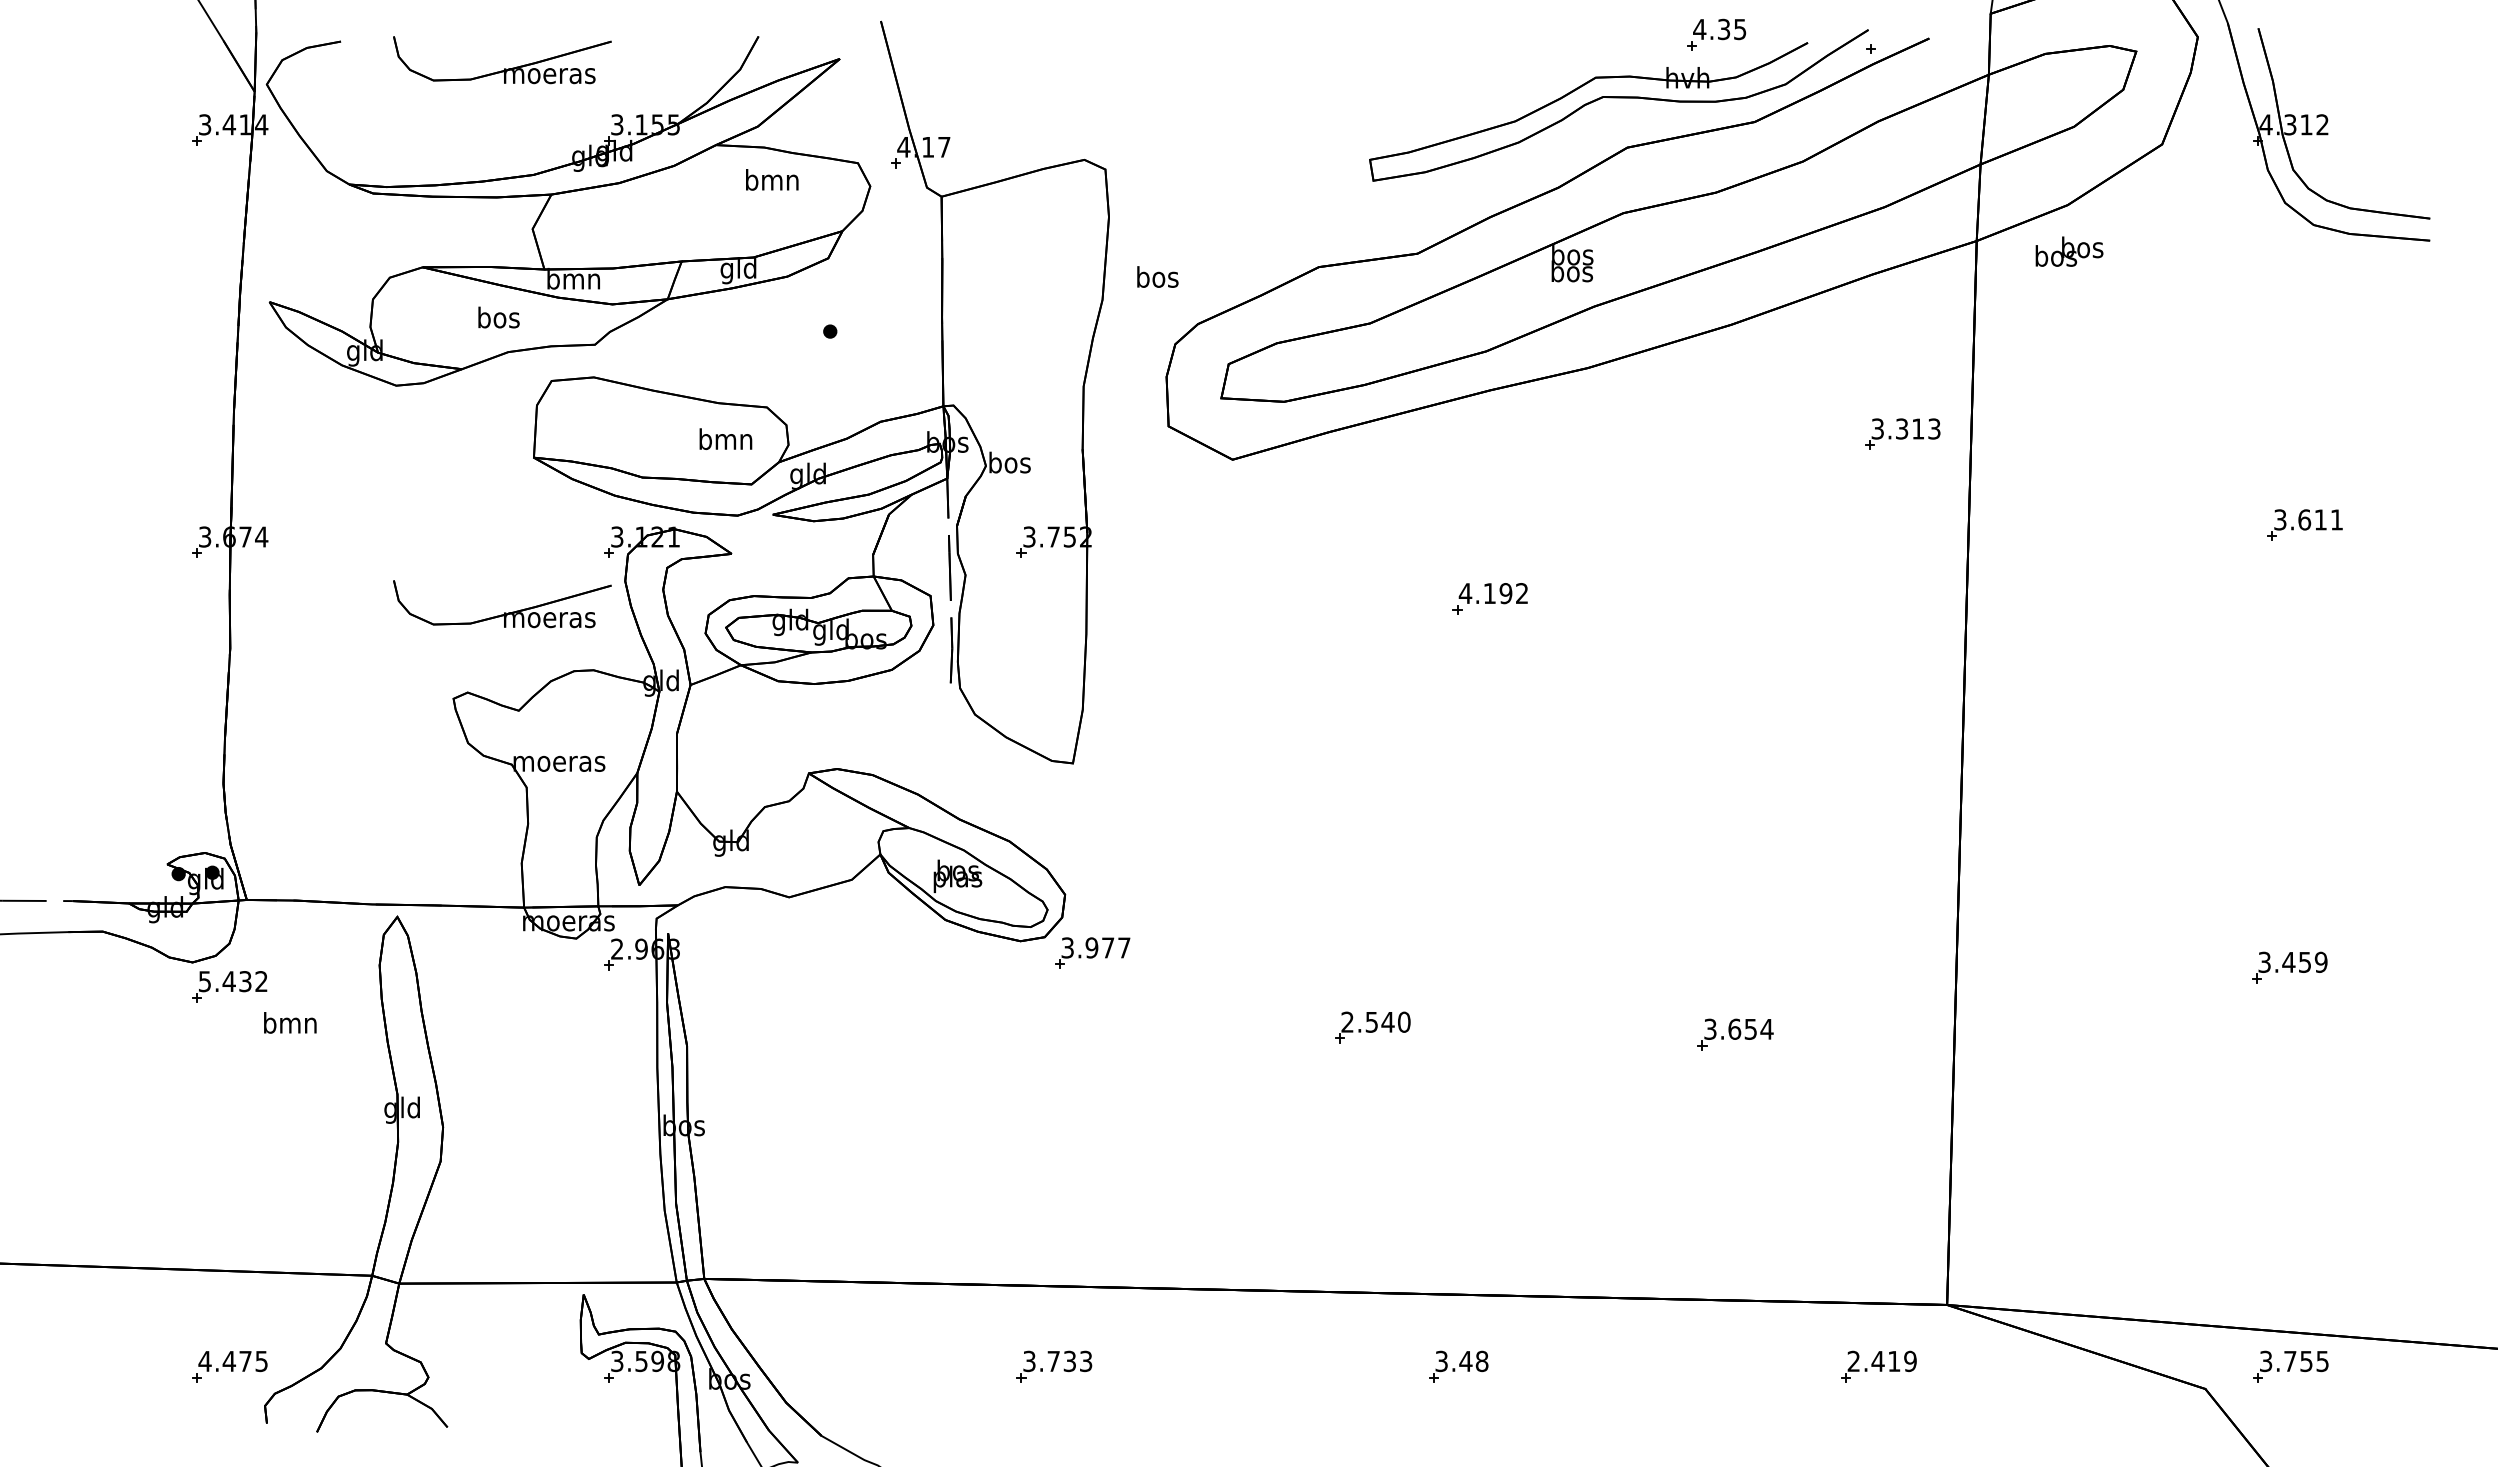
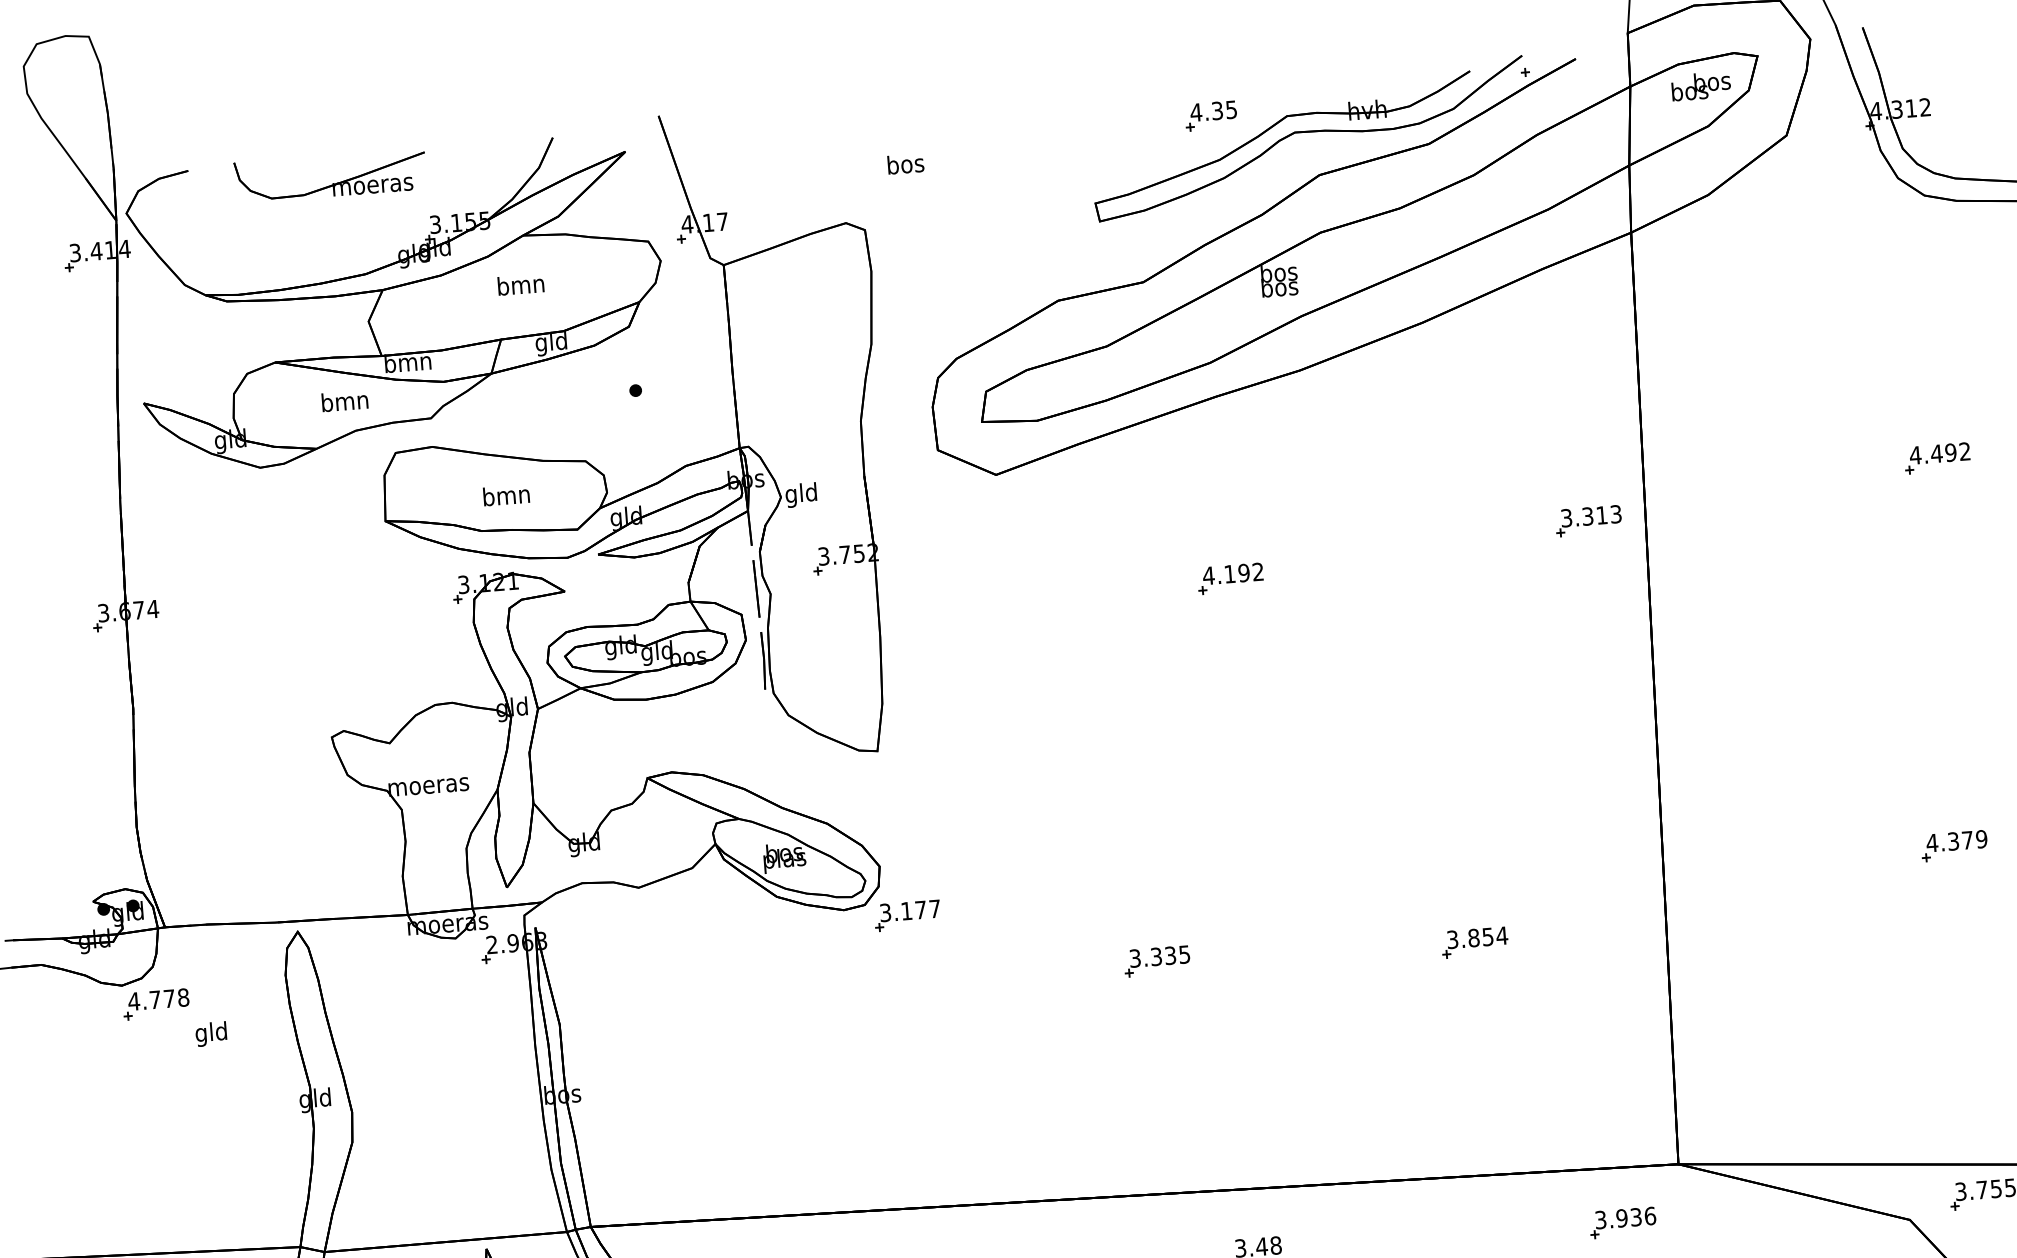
part: (1716, 34) -> (1211, 115), moved
text: (772, 179) -> (521, 284), moved
text: (2069, 251) -> (1701, 86), moved
text: (1157, 276) -> (905, 163), moved
text: (498, 317) -> (344, 401), bos -> bmn
part: (1902, 433) -> (1588, 520), moved
text: (725, 438) -> (506, 494), moved
text: (1009, 464) -> (801, 494), bos -> gld
text: (2307, 519) -> (1939, 453), 3.611 -> 4.492
part: (504, 612) -> (370, 658), removed
text: (1091, 947) -> (906, 910), 3.977 -> 3.177
text: (2283, 961) -> (1948, 841), 3.459 -> 4.379
text: (232, 981) -> (158, 999), 5.432 -> 4.778
text: (1375, 1021) -> (1159, 955), 2.540 -> 3.335
text: (290, 1025) -> (211, 1034), bmn -> gld
text: (1734, 1028) -> (1473, 937), 3.654 -> 3.854
text: (1881, 1361) -> (1624, 1218), 2.419 -> 3.936

